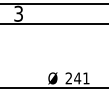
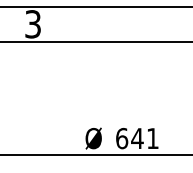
text: (68, 78) -> (121, 138), 241 -> 641

